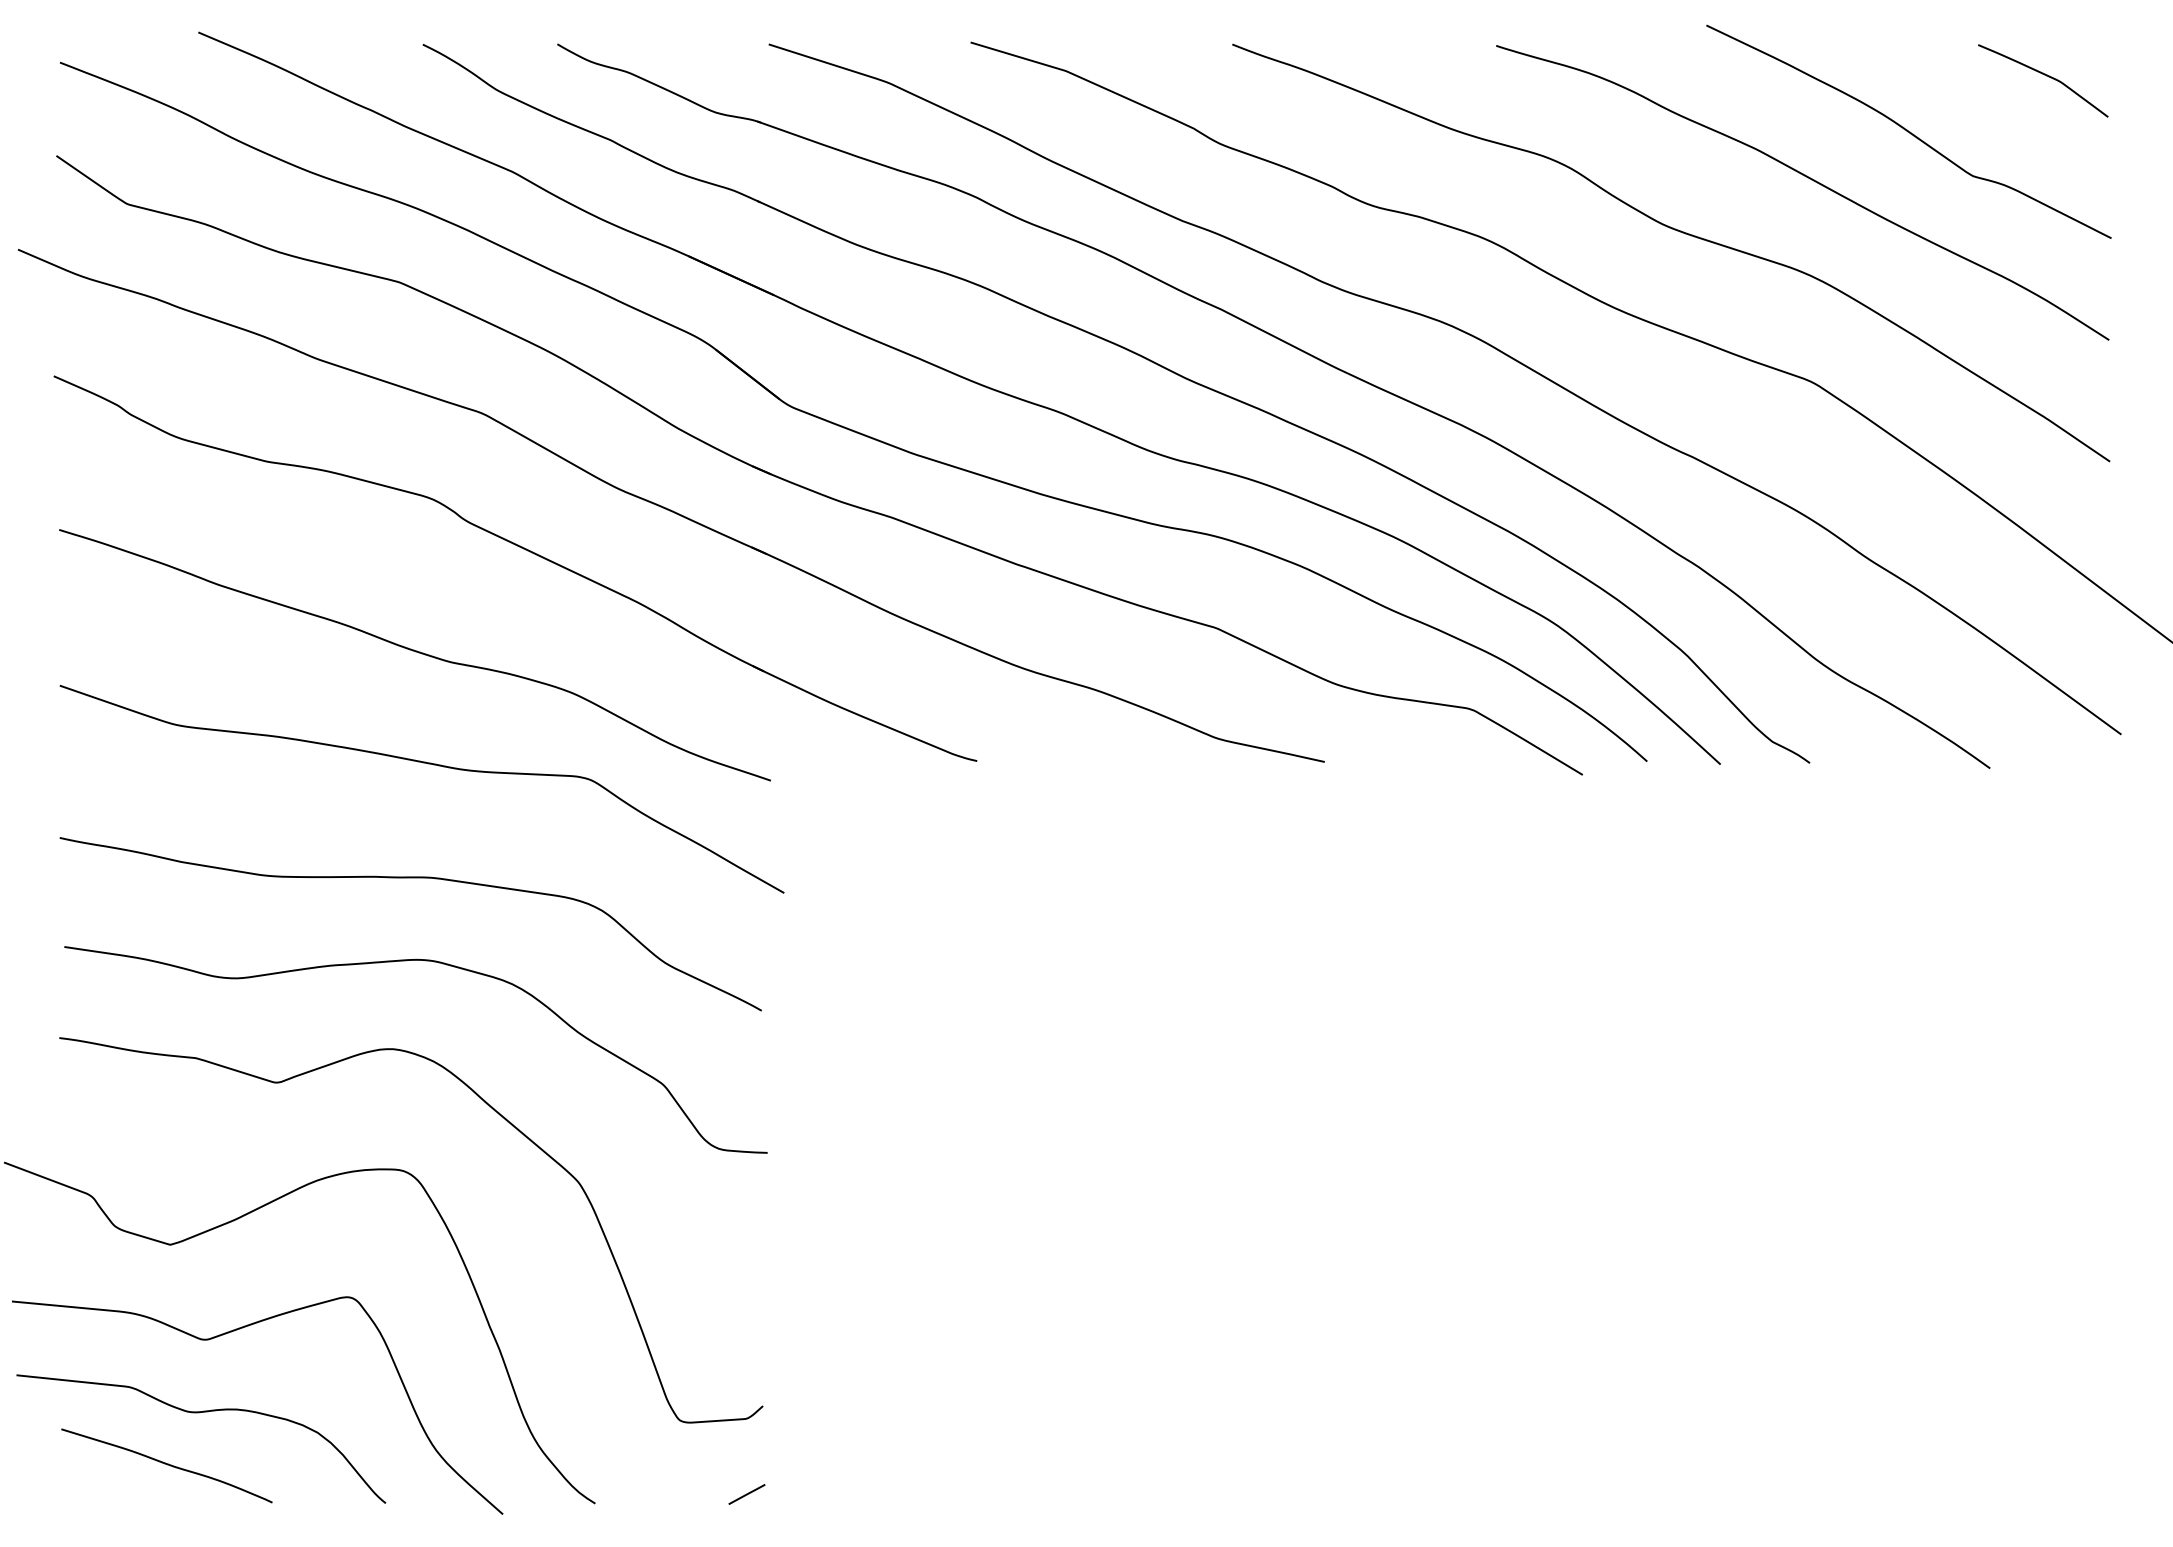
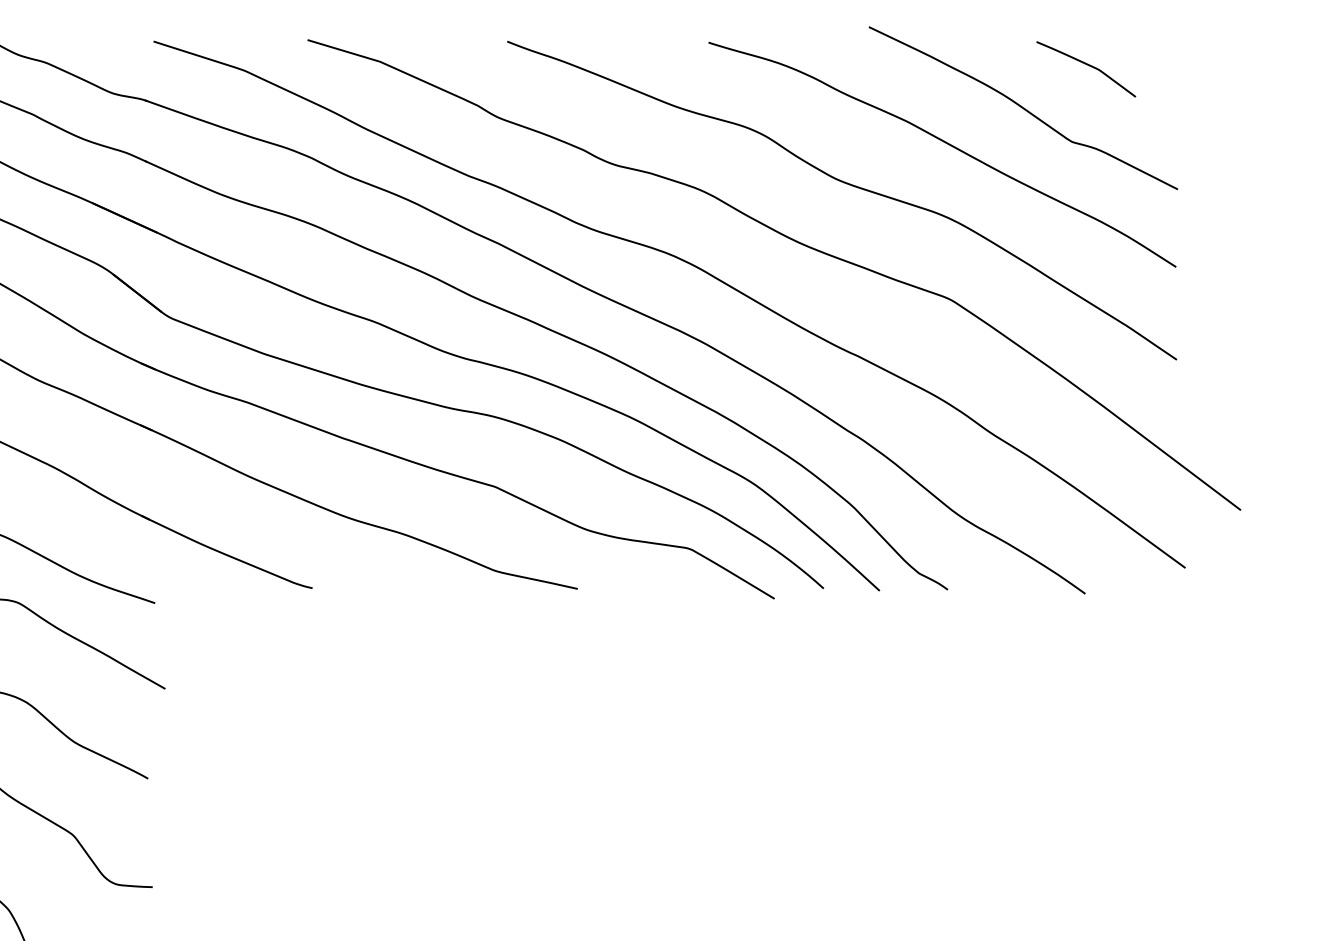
curve: (2046, 76) -> (1088, 65), moved

